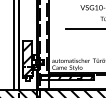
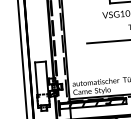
hatch: (27, 59) -> (41, 84), removed

